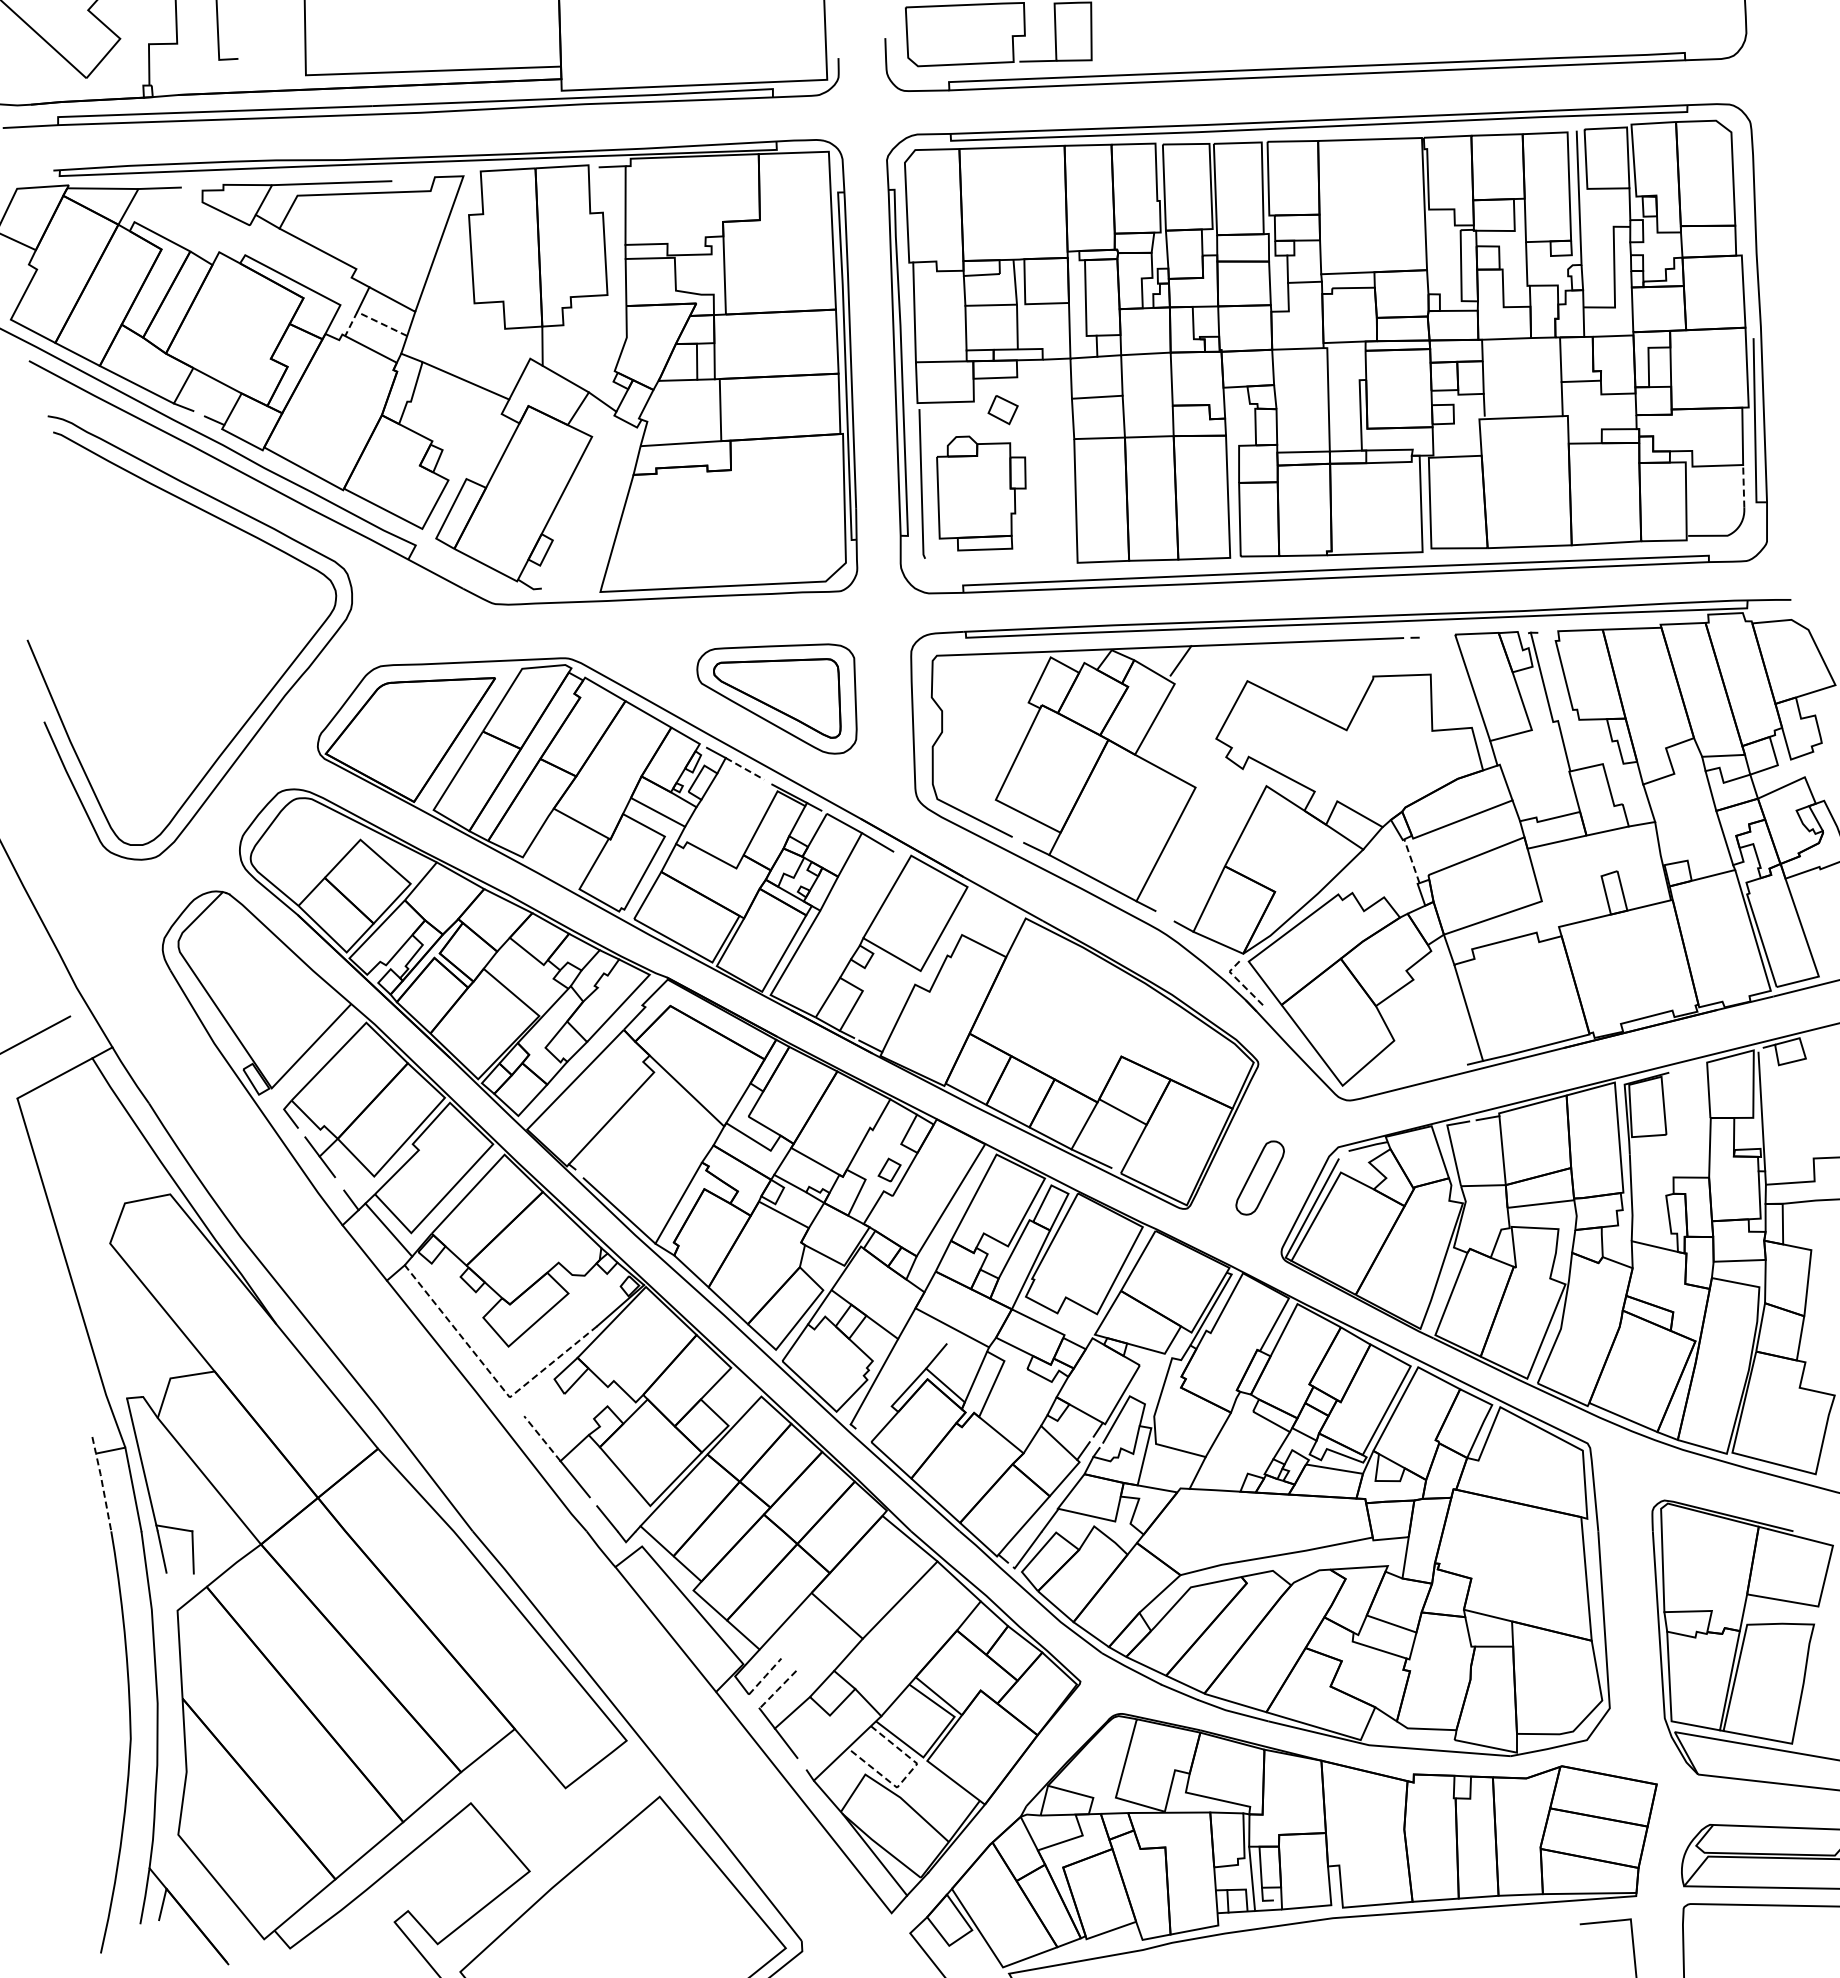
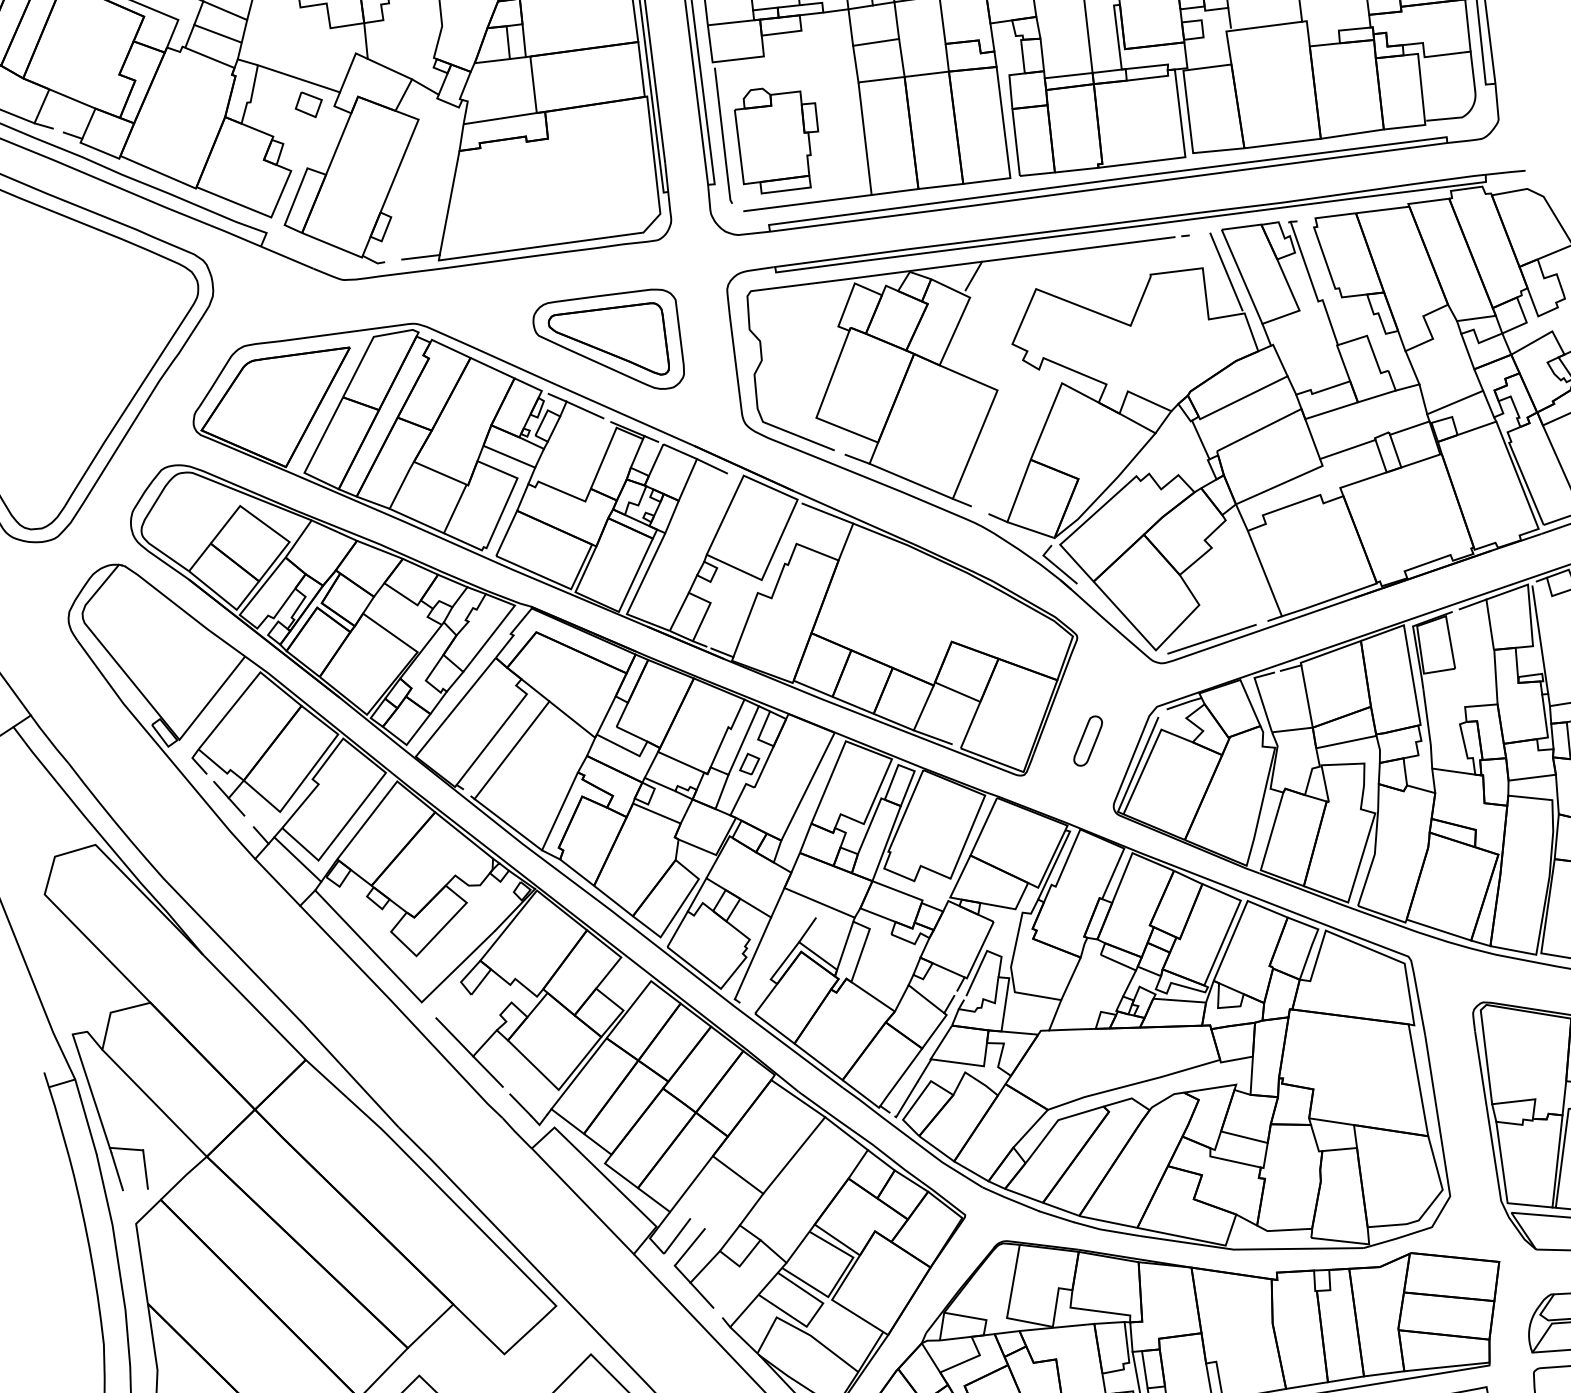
line: (369, 318) -> (205, 29), dashed -> solid
part: (1002, 410) -> (308, 105), moved
line: (1743, 485) -> (1472, 70), dashed -> solid
line: (1007, 565) -> (807, 203), added
line: (580, 586) -> (420, 257), added
line: (1455, 680) -> (1225, 271), added
line: (745, 769) -> (585, 410), dashed -> solid
line: (1691, 845) -> (1454, 402), added
line: (1411, 860) -> (1200, 439), dashed -> solid
line: (1640, 868) -> (1409, 427), added
line: (550, 873) -> (416, 521), added
line: (1570, 885) -> (1347, 449), added
line: (998, 904) -> (827, 513), added
line: (1241, 983) -> (1055, 565), dashed -> solid
line: (1692, 1066) -> (1473, 604), added
line: (1404, 1078) -> (1211, 638), added
line: (632, 1131) -> (511, 749), added
line: (885, 1143) -> (743, 740), added
part: (1259, 1177) -> (1087, 740), size x0.71
line: (492, 1375) -> (404, 983), dashed -> solid
line: (542, 1438) -> (454, 1037), dashed -> solid
line: (102, 1482) -> (57, 1113), dashed -> solid
line: (765, 1676) -> (677, 1236), dashed -> solid
line: (777, 1690) -> (689, 1247), dashed -> solid
line: (905, 1777) -> (813, 1316), dashed -> solid

